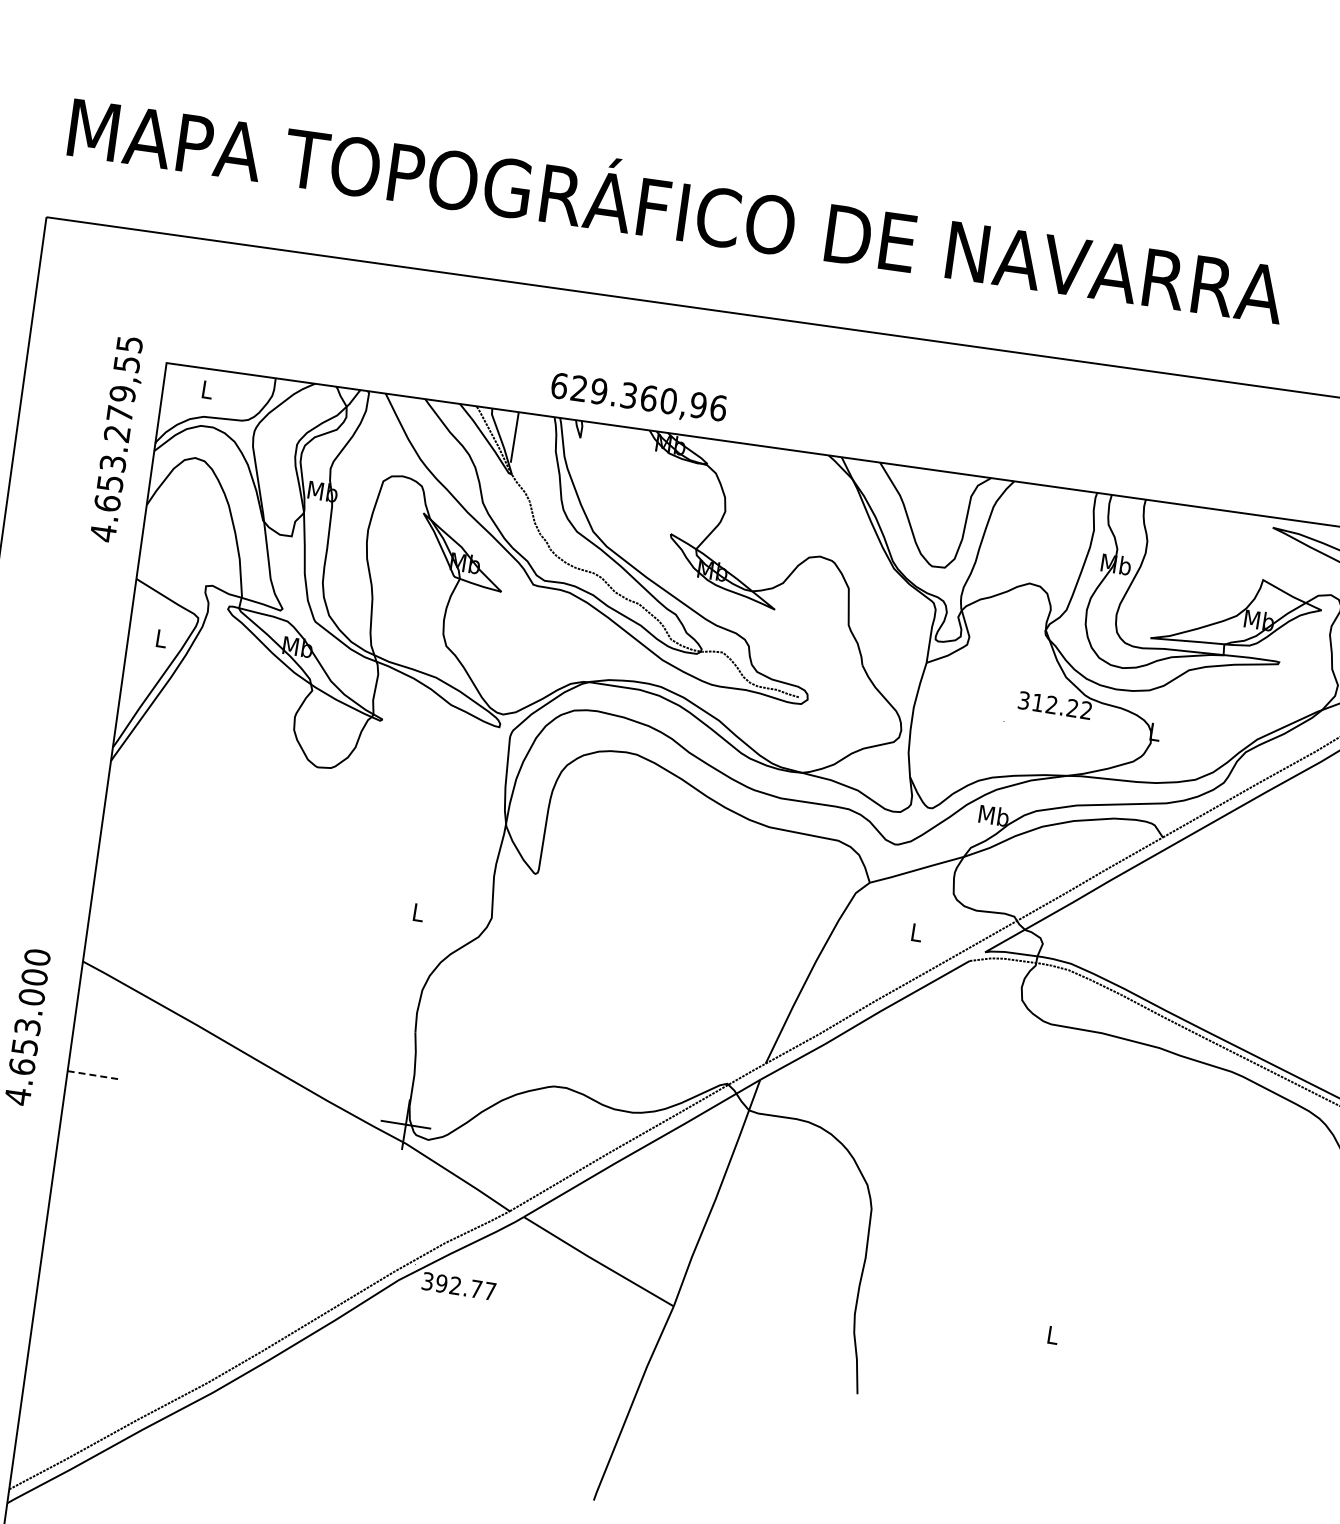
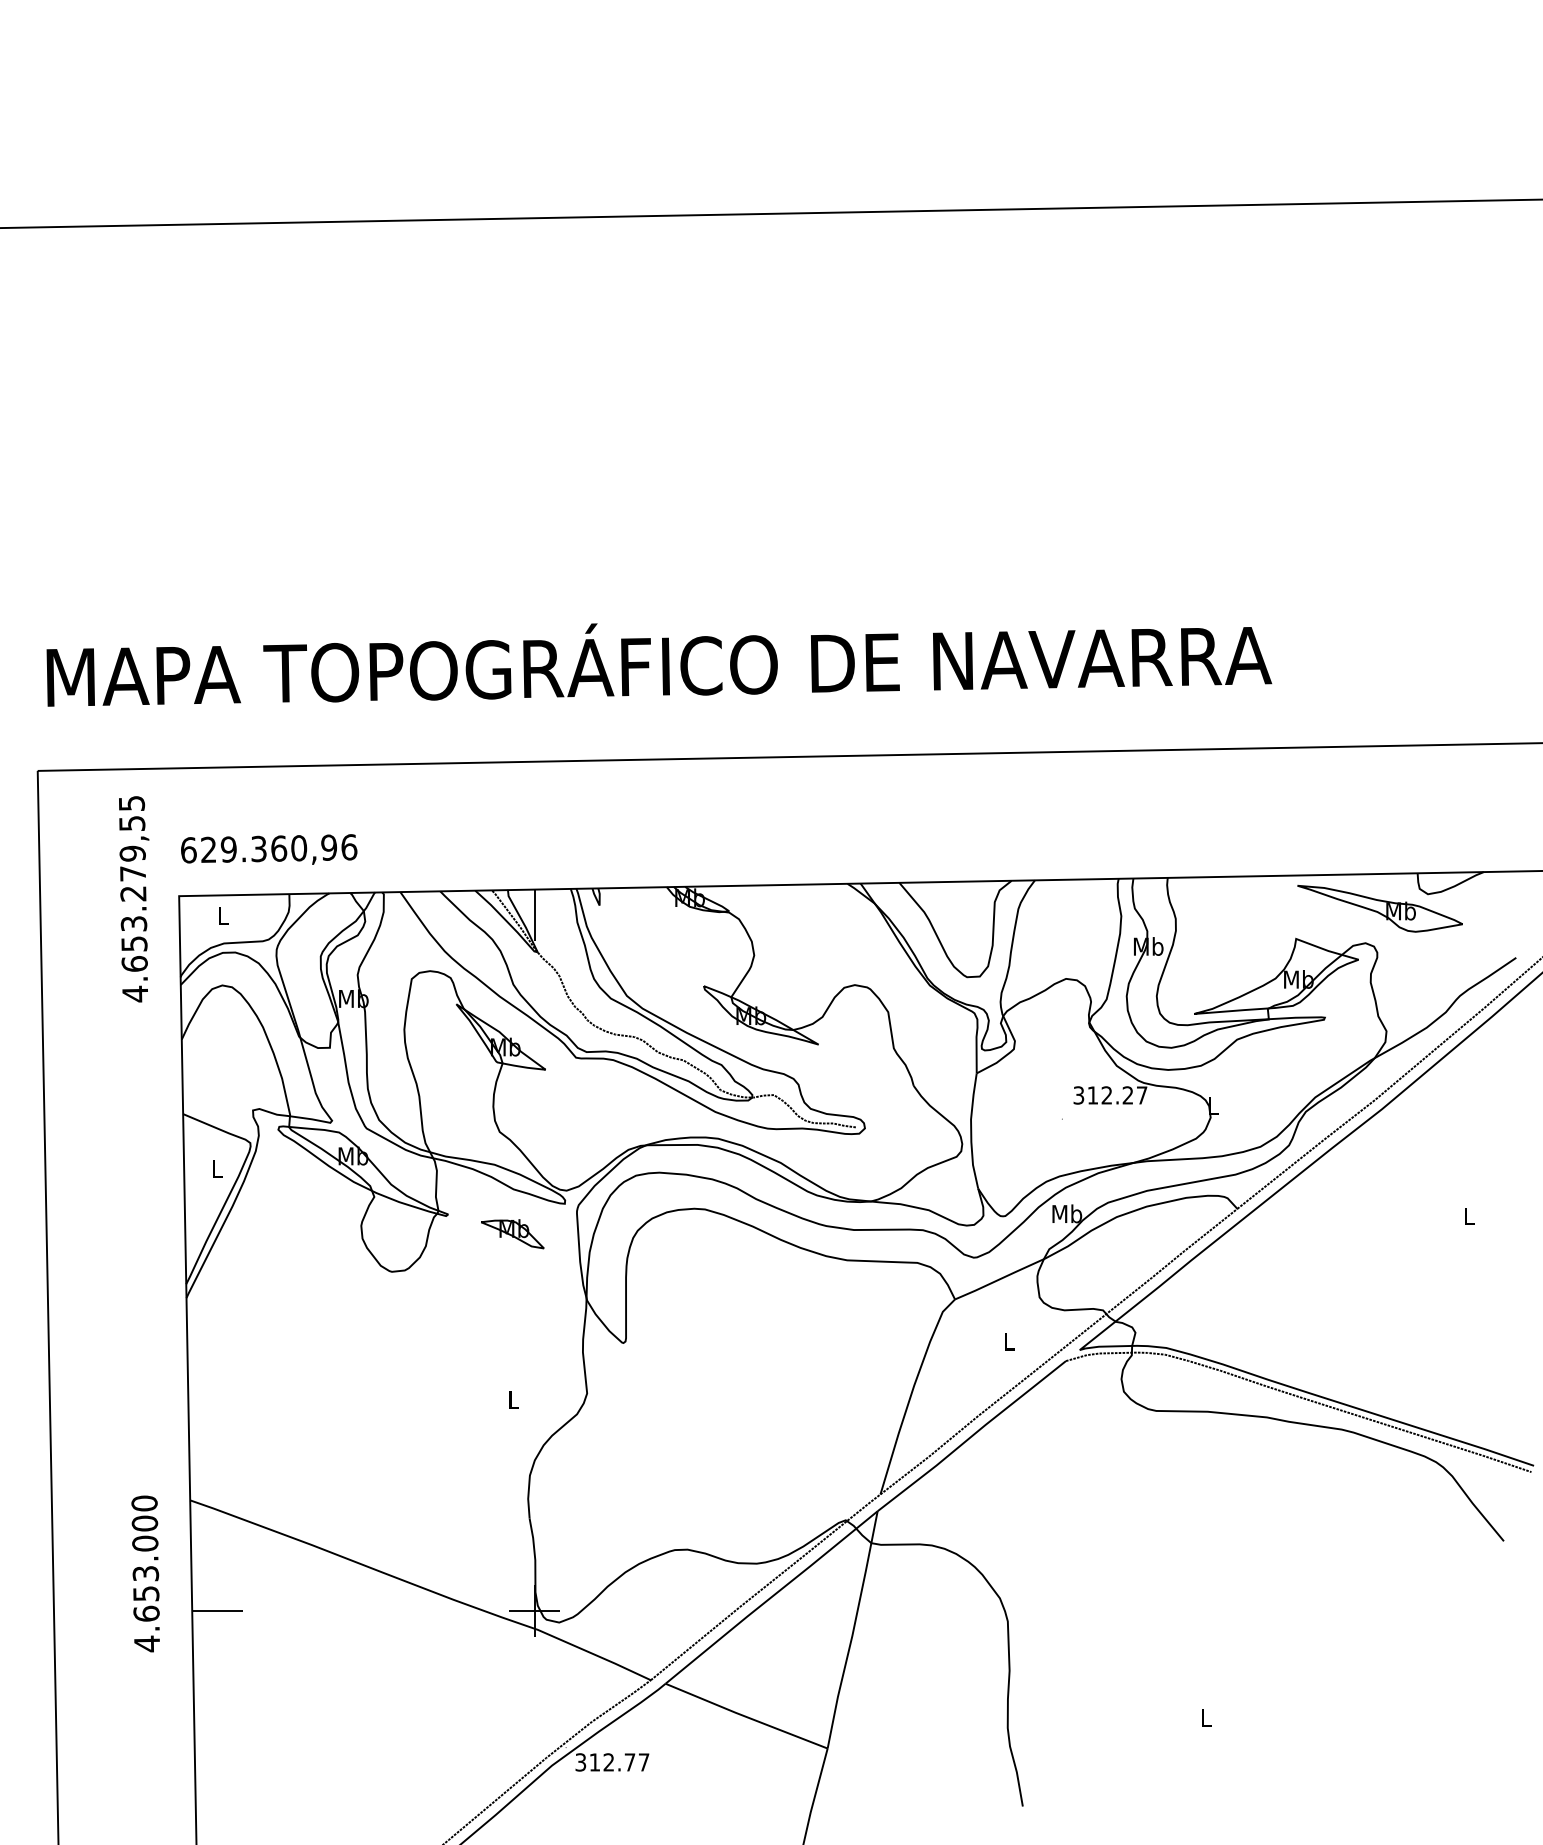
text: (639, 397) -> (269, 849), moved
text: (117, 439) -> (134, 899), moved
text: (1085, 710) -> (1141, 1095), 312.22 -> 312.27
part: (442, 749) -> (512, 1234), added
line: (92, 1075) -> (217, 1611), dashed -> solid
text: (441, 1283) -> (594, 1762), 392.77 -> 312.77

